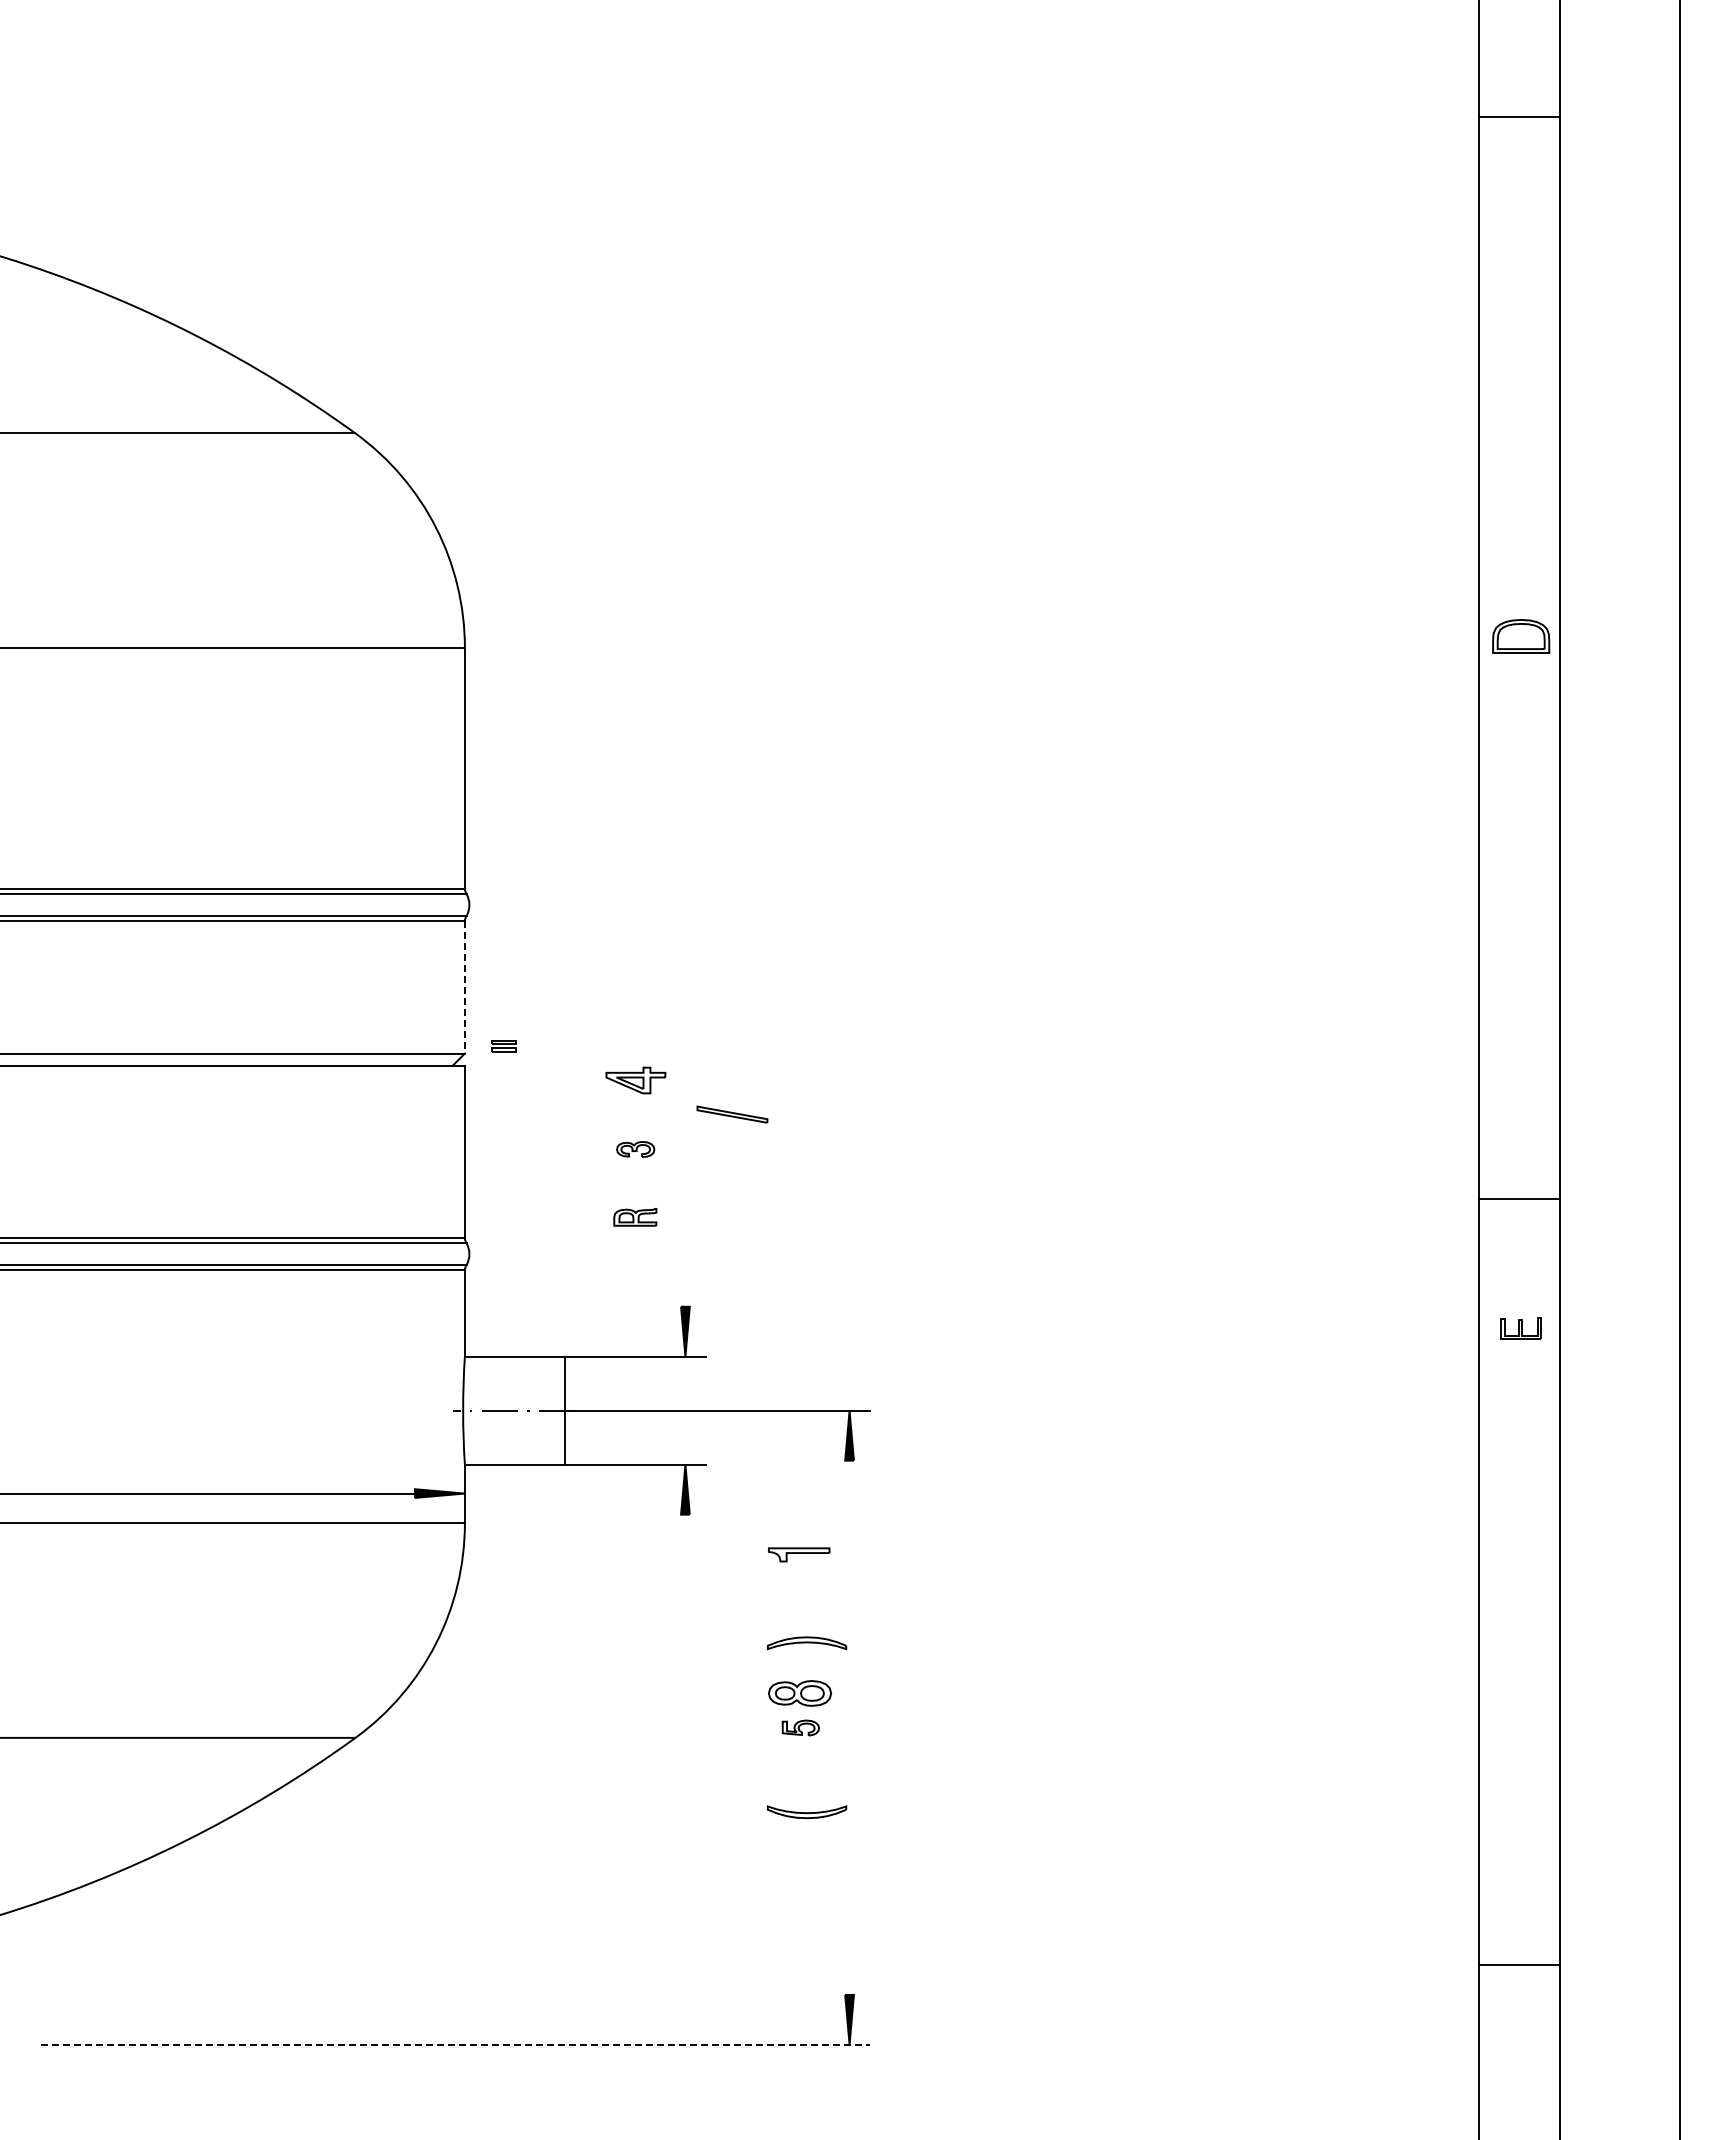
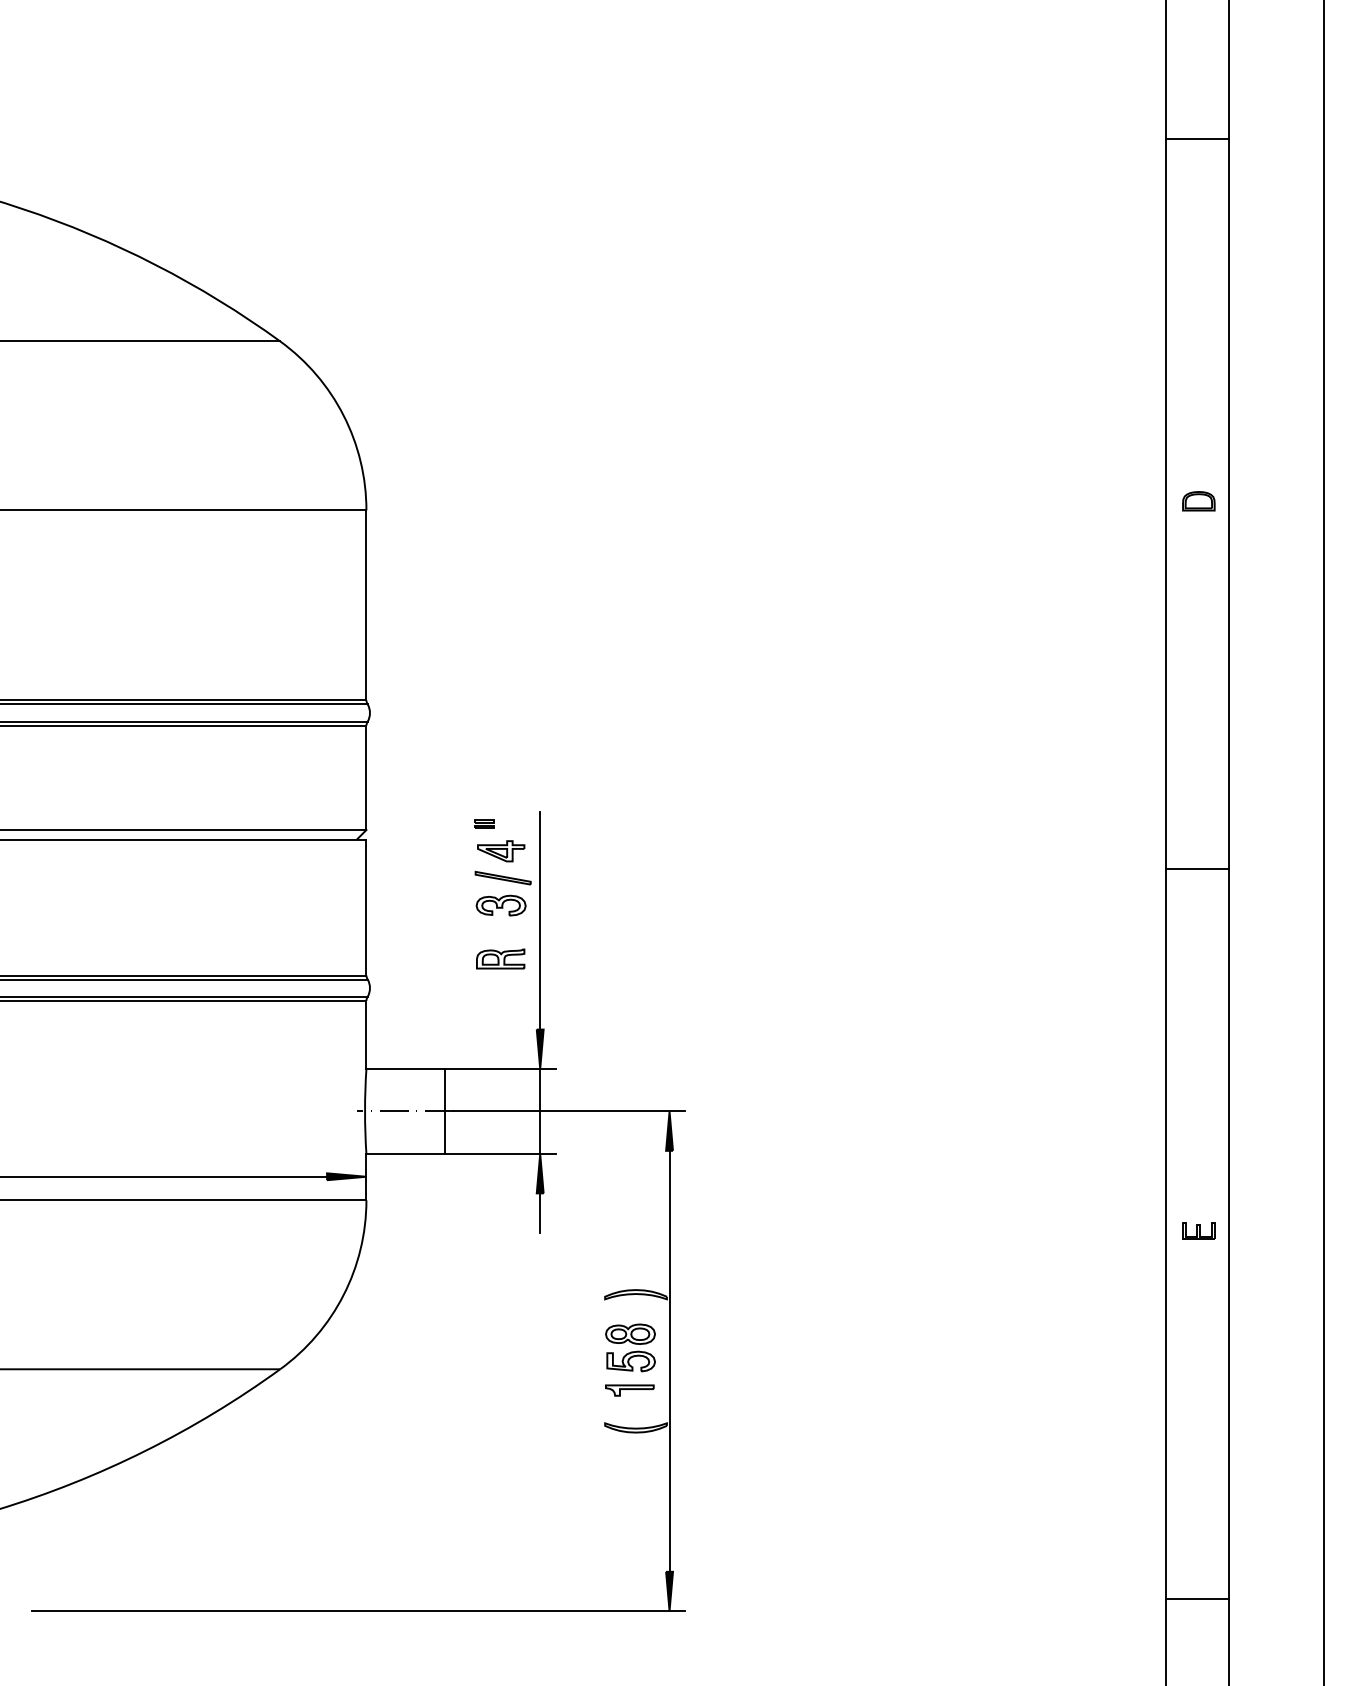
line: (1519, 116) -> (1197, 138), moved
part: (1521, 635) -> (1199, 500), size x0.71
line: (464, 987) -> (366, 777), dashed -> solid
part: (503, 1046) -> (484, 824), moved
part: (732, 1114) -> (503, 878), moved
part: (635, 1149) -> (500, 905), size x1.67
line: (685, 1168) -> (540, 920), added
line: (1519, 1199) -> (1197, 869), moved
part: (635, 1217) -> (500, 959), size x1.43
part: (1520, 1328) -> (1198, 1231), moved
line: (685, 1410) -> (540, 1111), added
line: (685, 1539) -> (540, 1212), added
part: (799, 1554) -> (630, 1390), moved
part: (800, 1727) -> (630, 1361), size x1.67
line: (849, 1727) -> (669, 1361), added
line: (1519, 1964) -> (1197, 1599), moved
line: (455, 2044) -> (359, 1610), dashed -> solid

